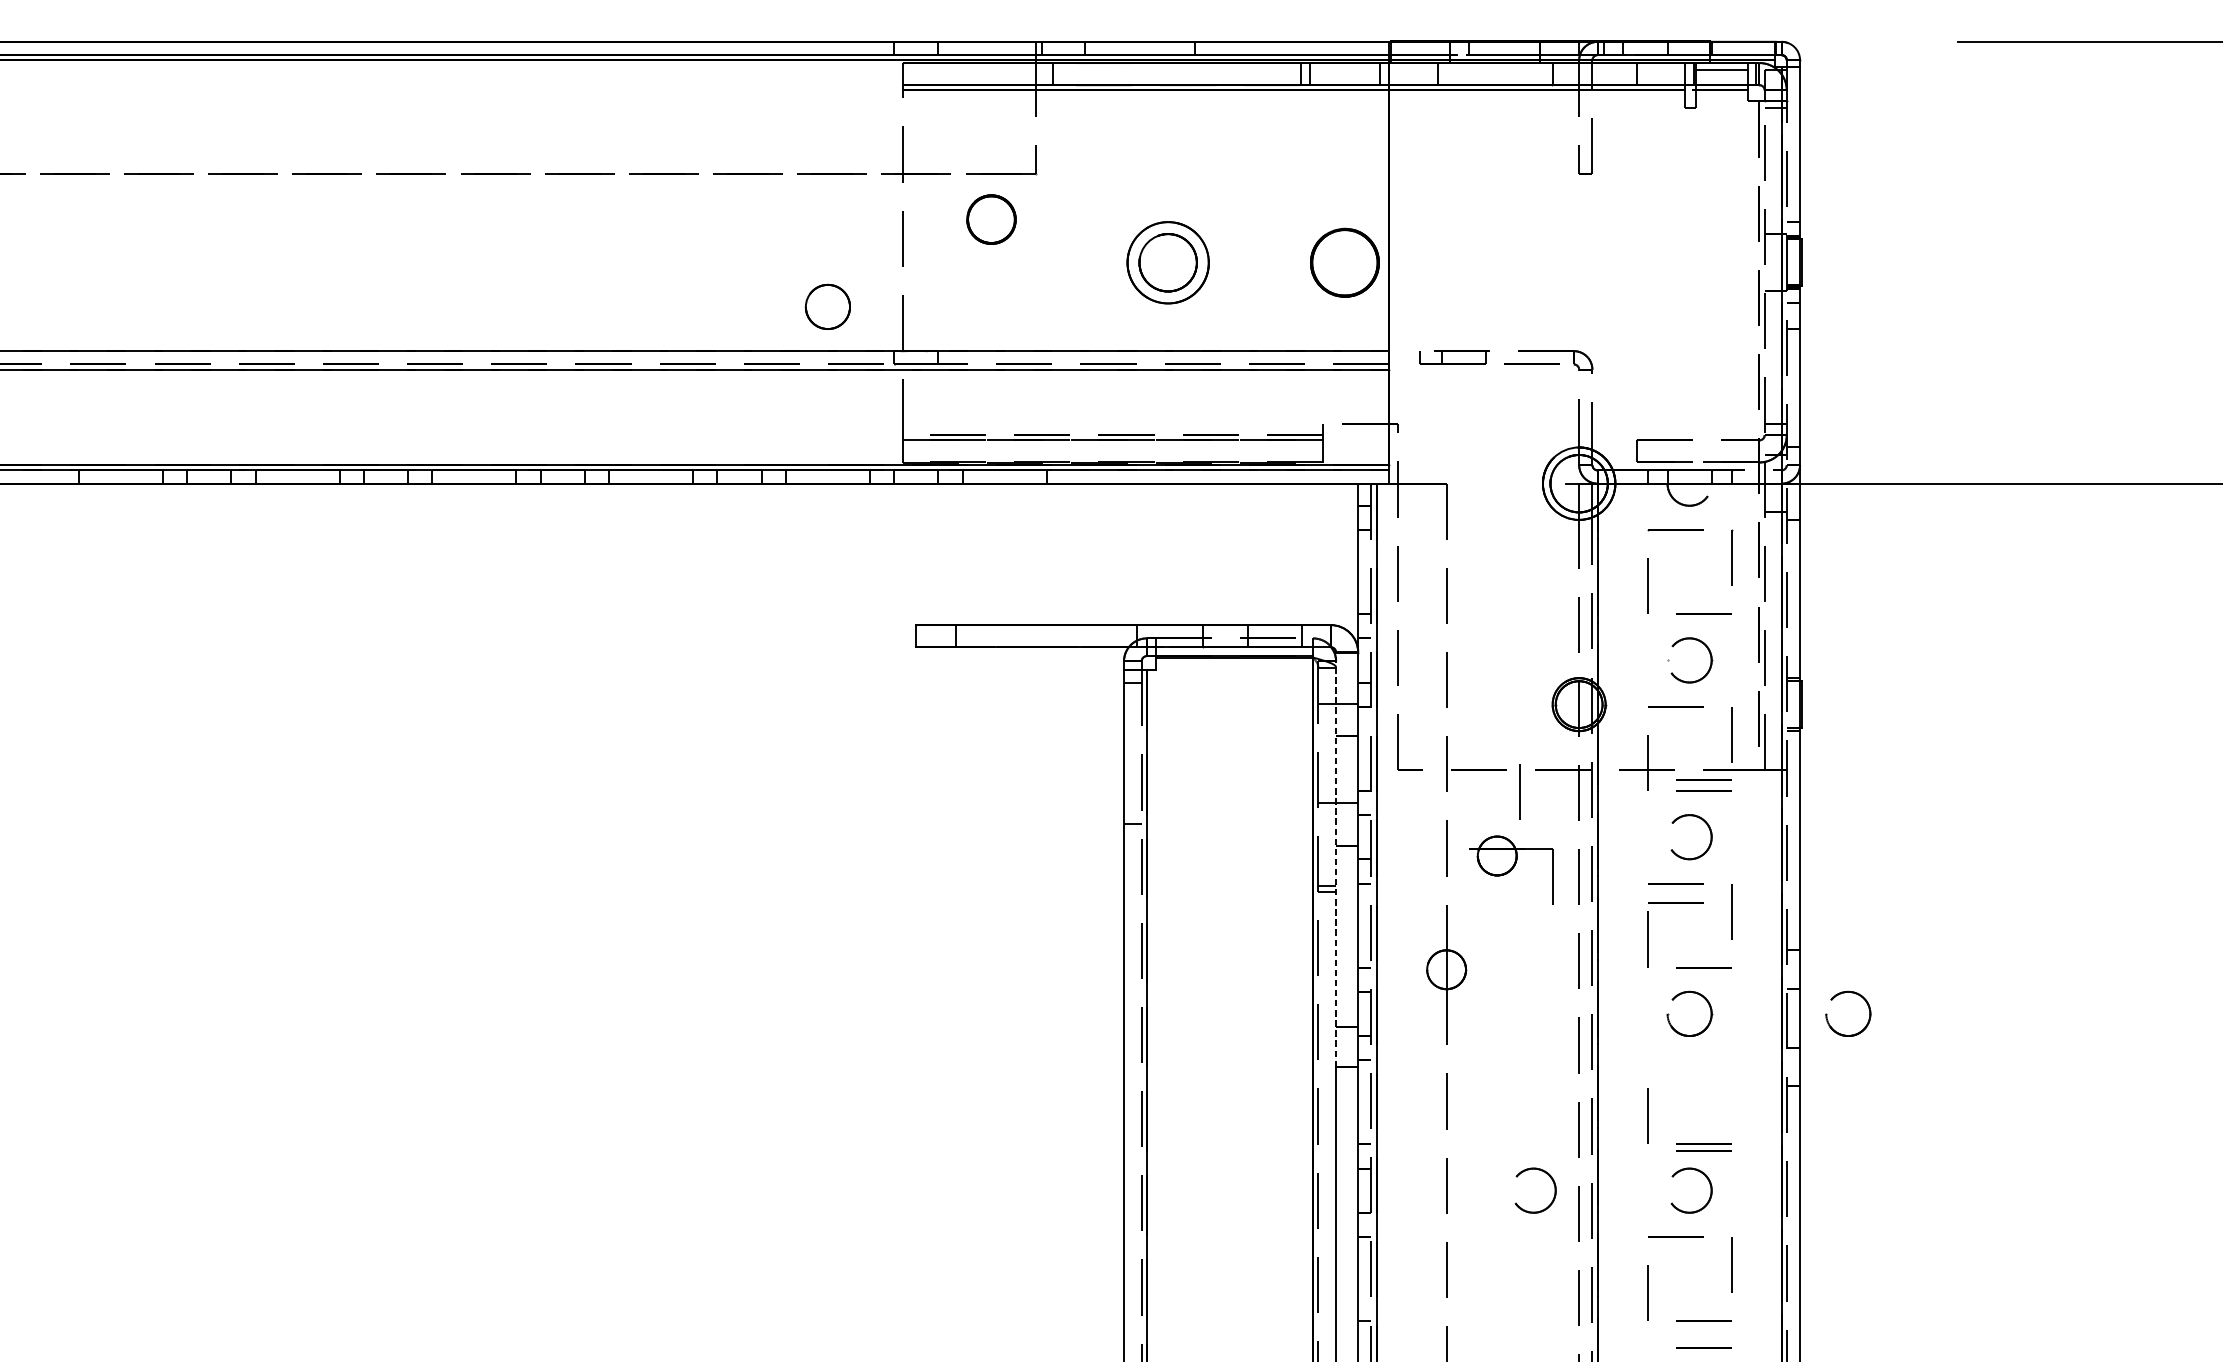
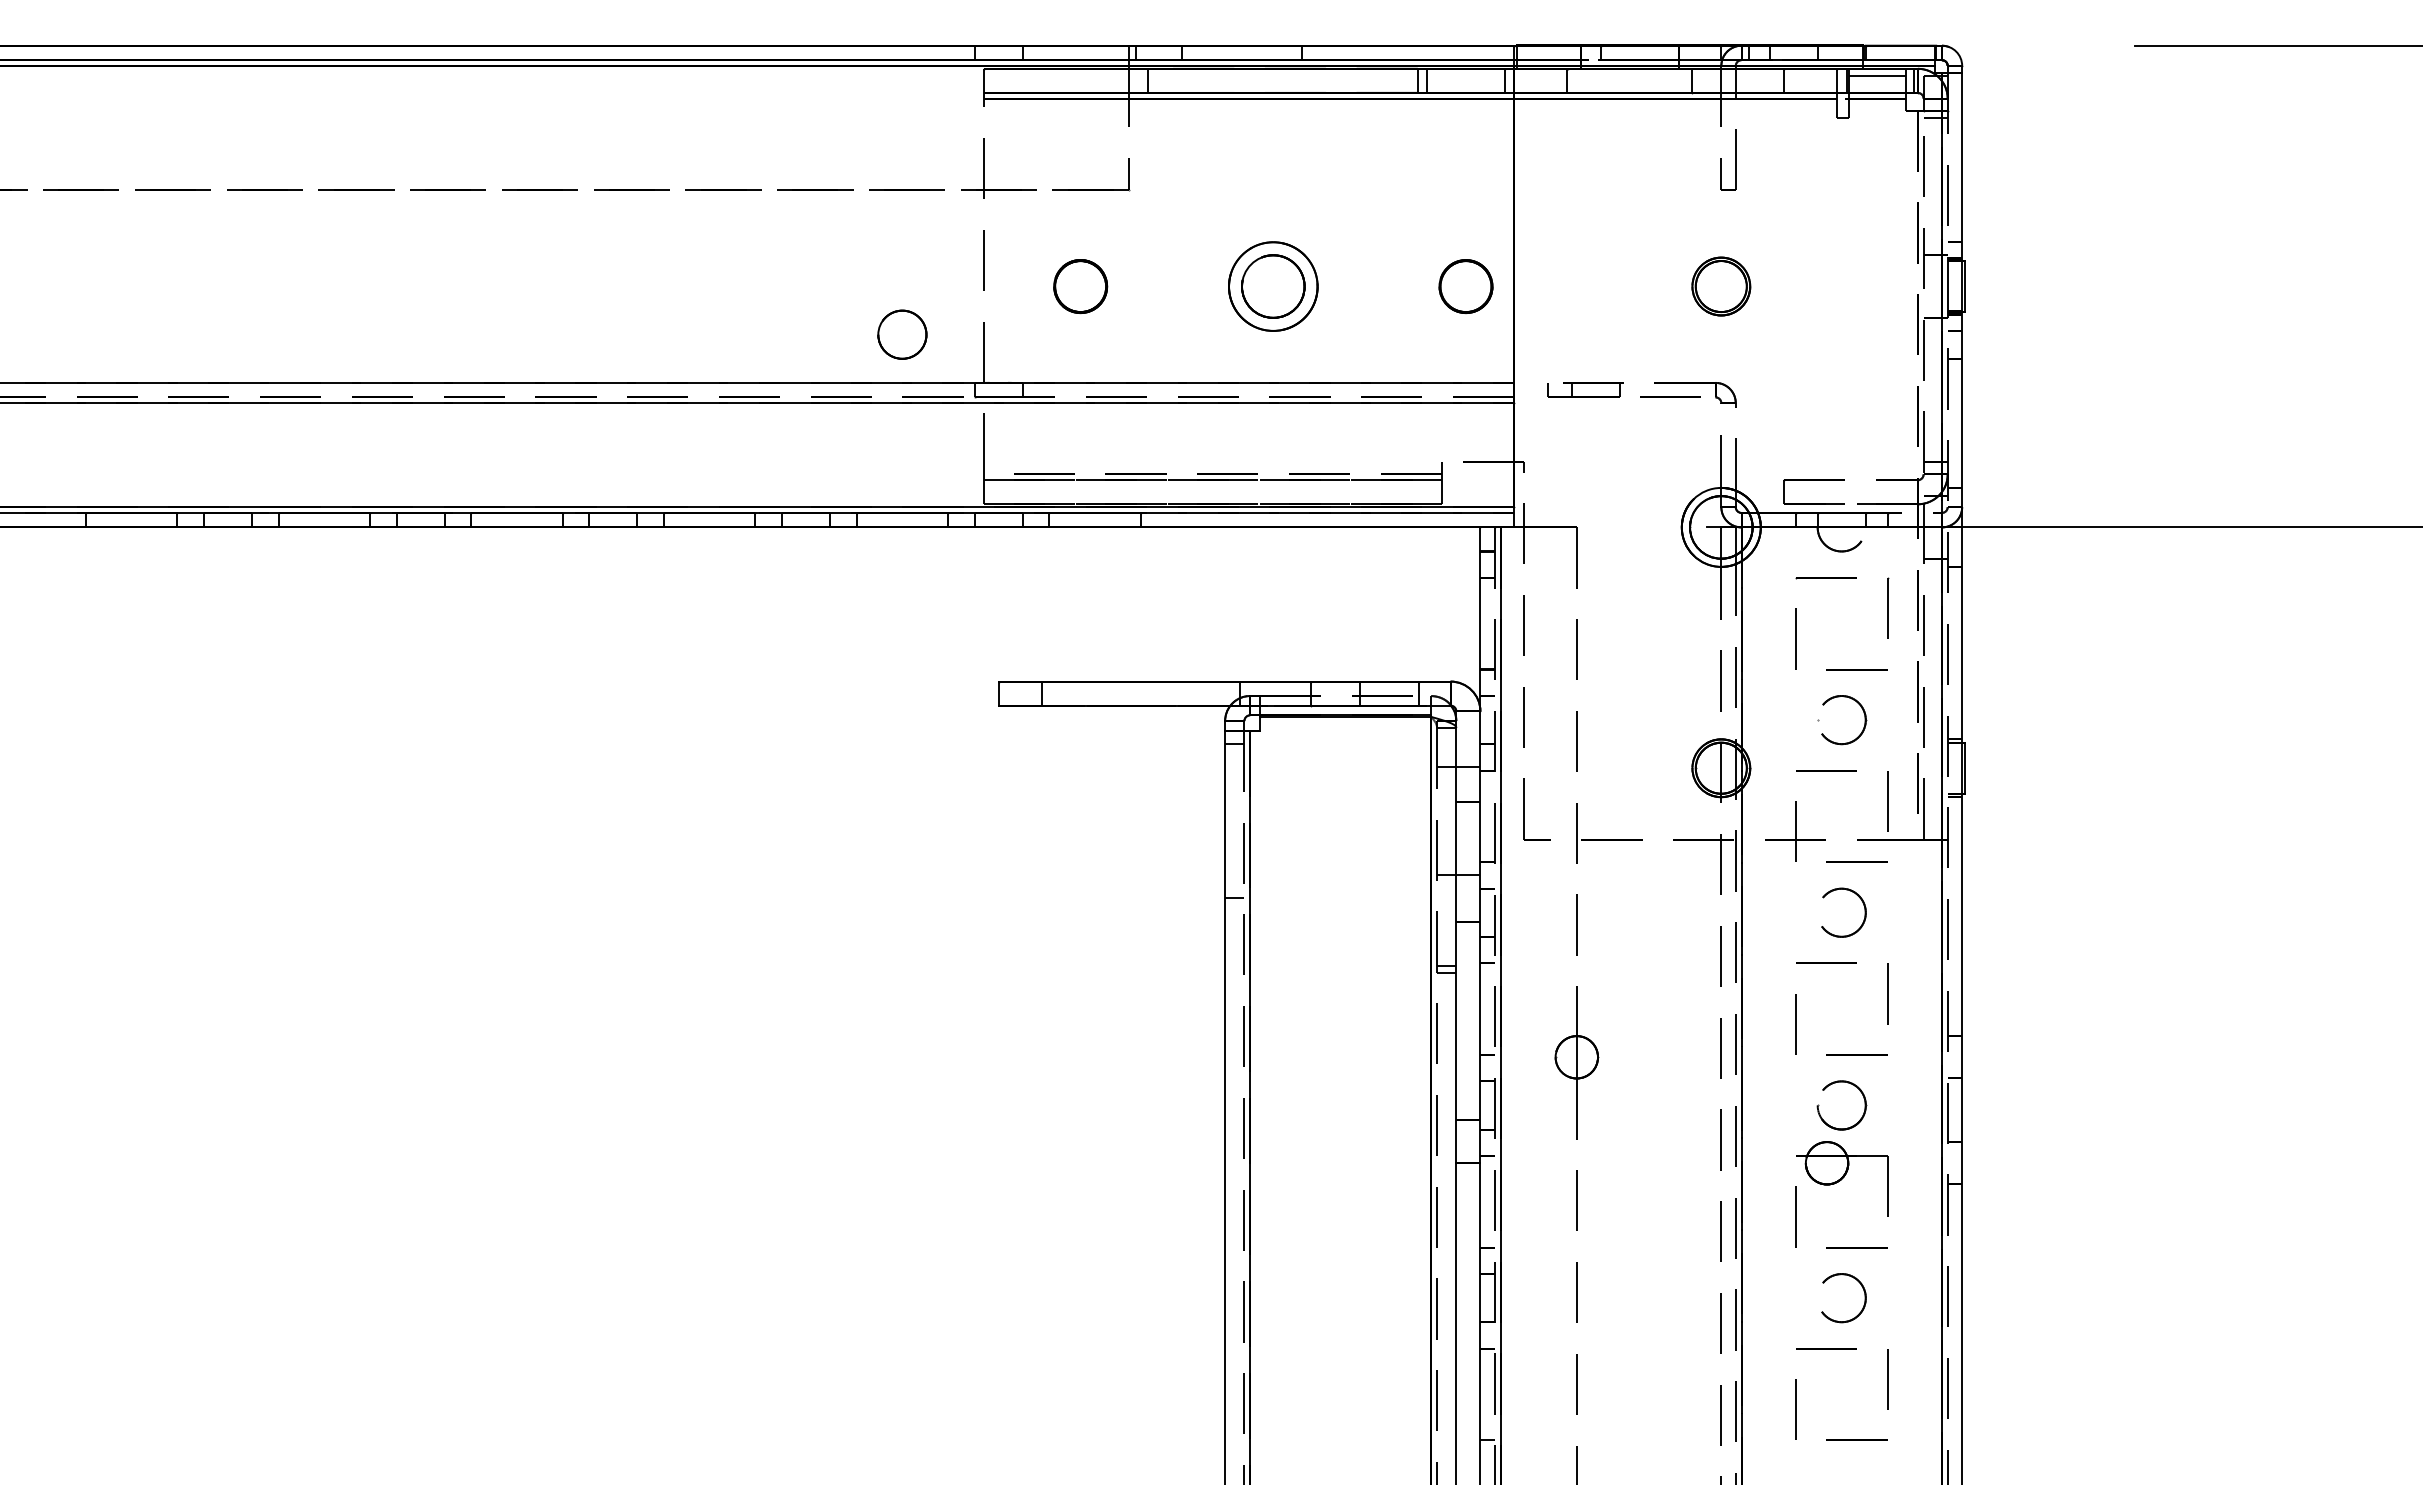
part: (991, 219) -> (1080, 286), moved
part: (1344, 262) -> (1465, 286), size x0.71
part: (1579, 262) -> (1721, 286), added
line: (1703, 779) -> (1856, 849), removed
line: (1519, 791) -> (1656, 863), removed
line: (1336, 859) -> (1456, 937), dashed -> solid
part: (1511, 869) -> (1842, 1178), moved
line: (1675, 902) -> (1826, 984), removed
part: (1827, 1013) -> (1992, 1105), removed
line: (1703, 1150) -> (1856, 1254), removed
part: (1554, 1191) -> (1694, 1298), removed
line: (1703, 1346) -> (1856, 1468), removed

